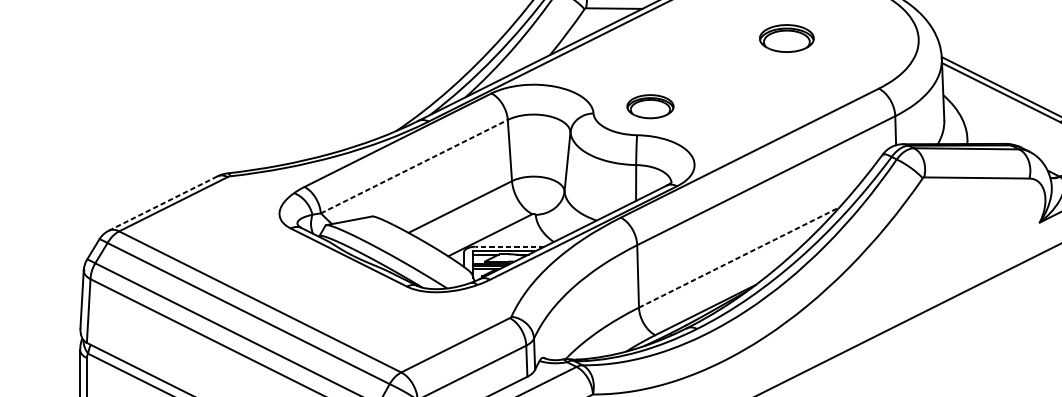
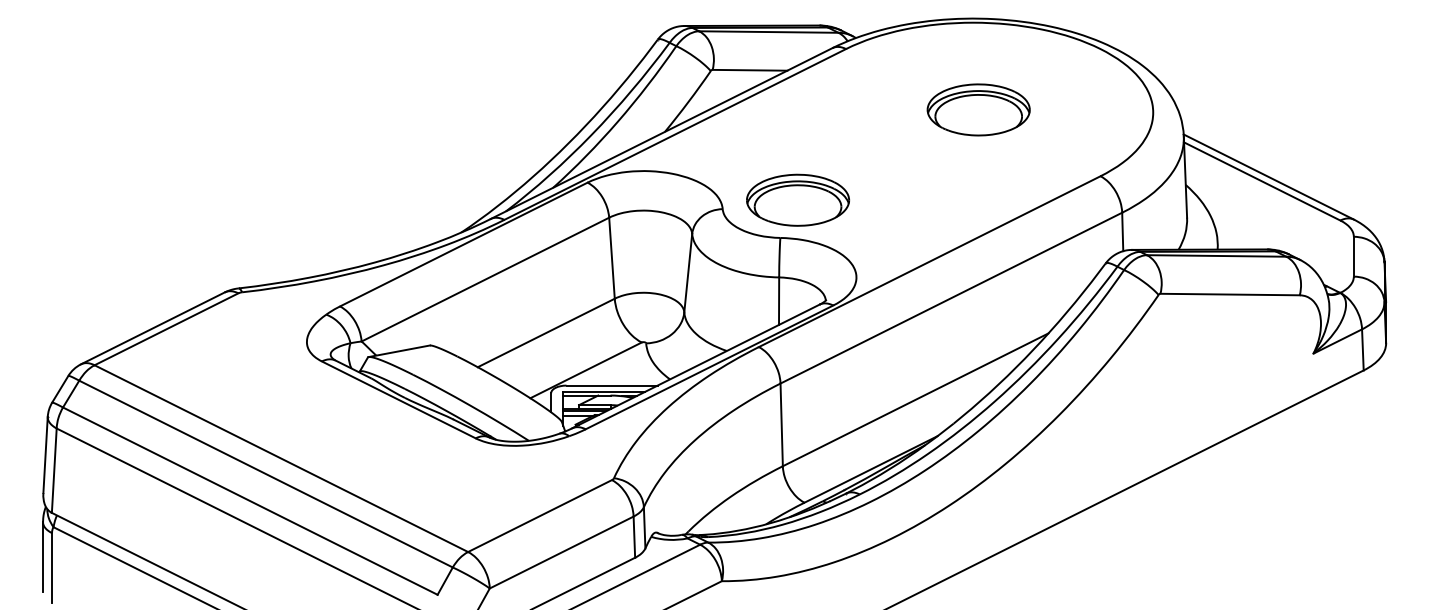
part: (786, 38) -> (978, 109), size x1.43
part: (650, 106) -> (797, 199), size x1.67
line: (414, 166) -> (485, 279), dashed -> solid
line: (162, 203) -> (152, 328), dashed -> solid
line: (510, 246) -> (612, 385), dashed -> solid
line: (739, 257) -> (916, 399), dashed -> solid

